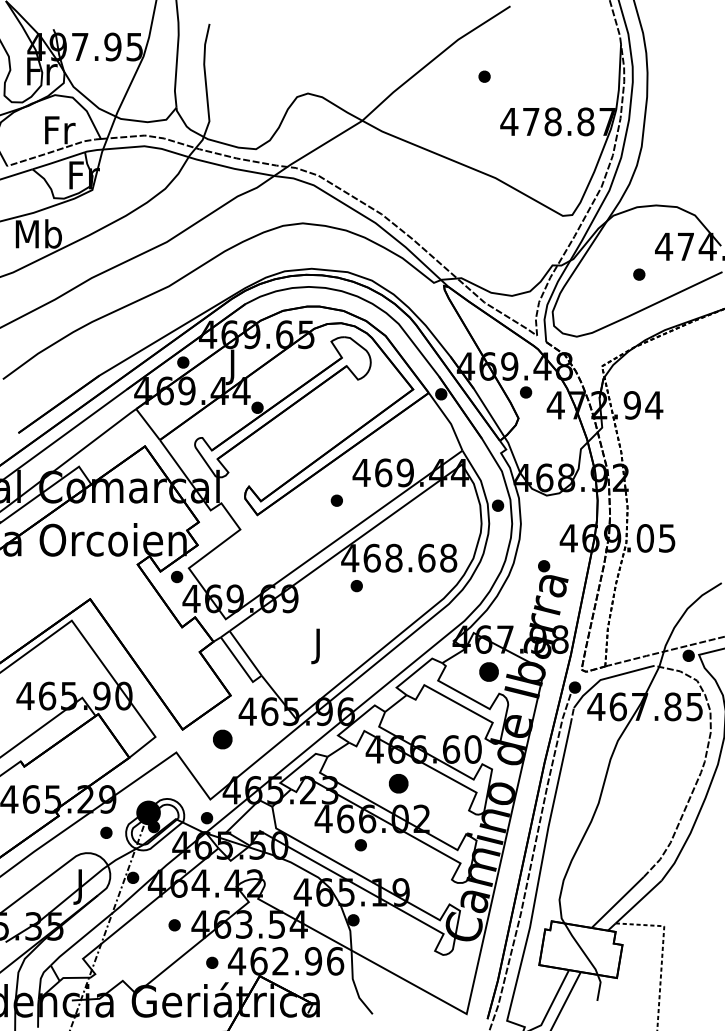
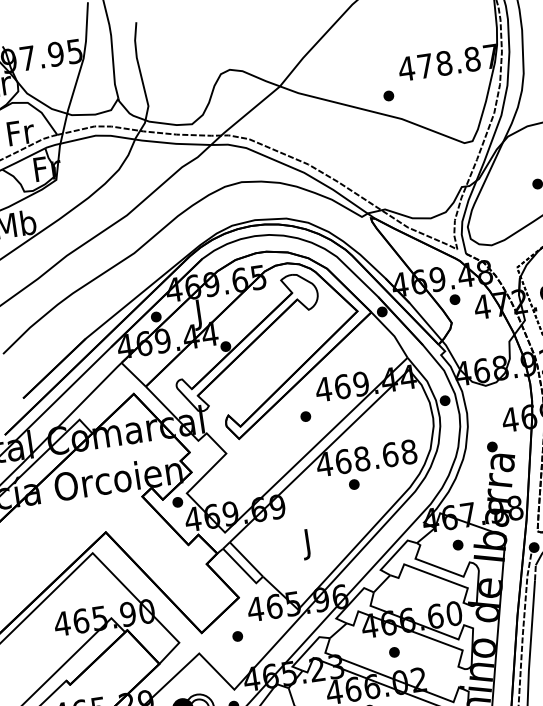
part: (484, 76) -> (388, 95), moved
part: (356, 586) -> (354, 484), moved
part: (488, 672) -> (457, 545), size x0.62
part: (223, 739) -> (238, 636), size x0.62
part: (398, 783) -> (394, 652), size x0.62

